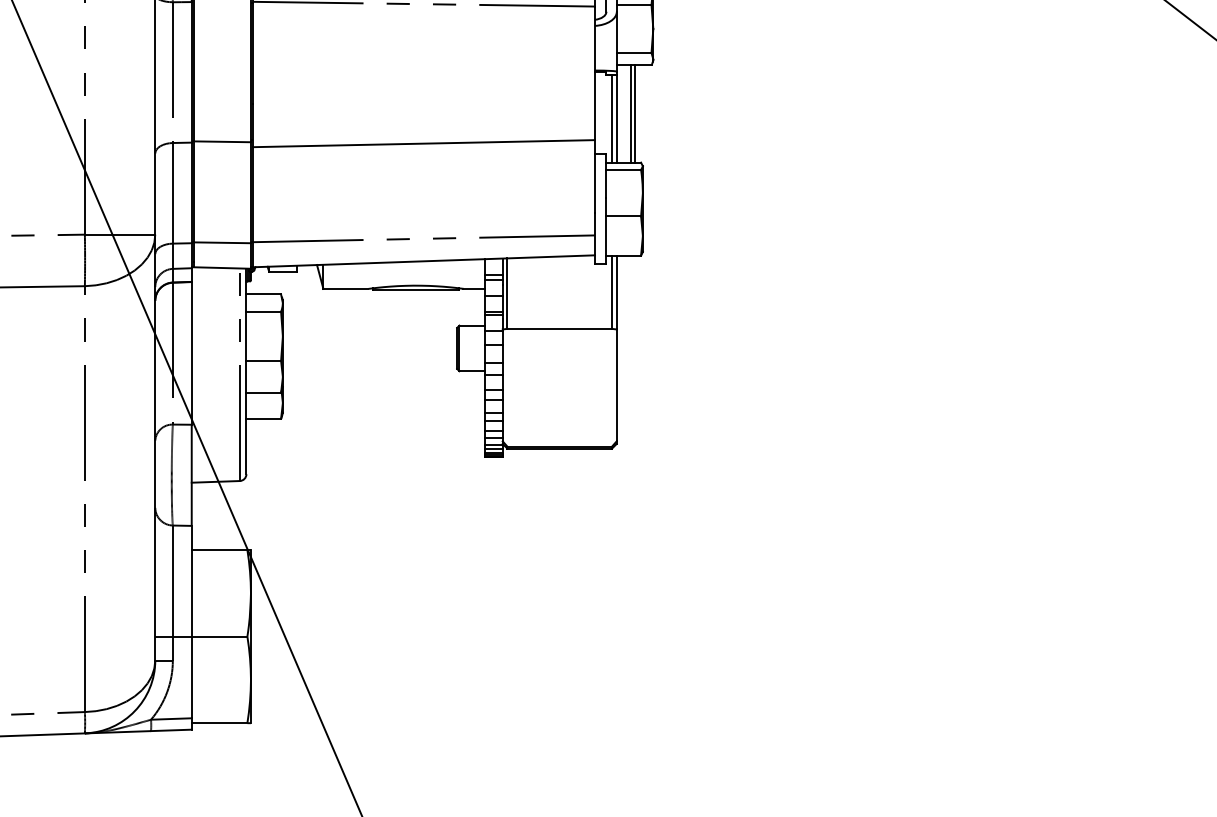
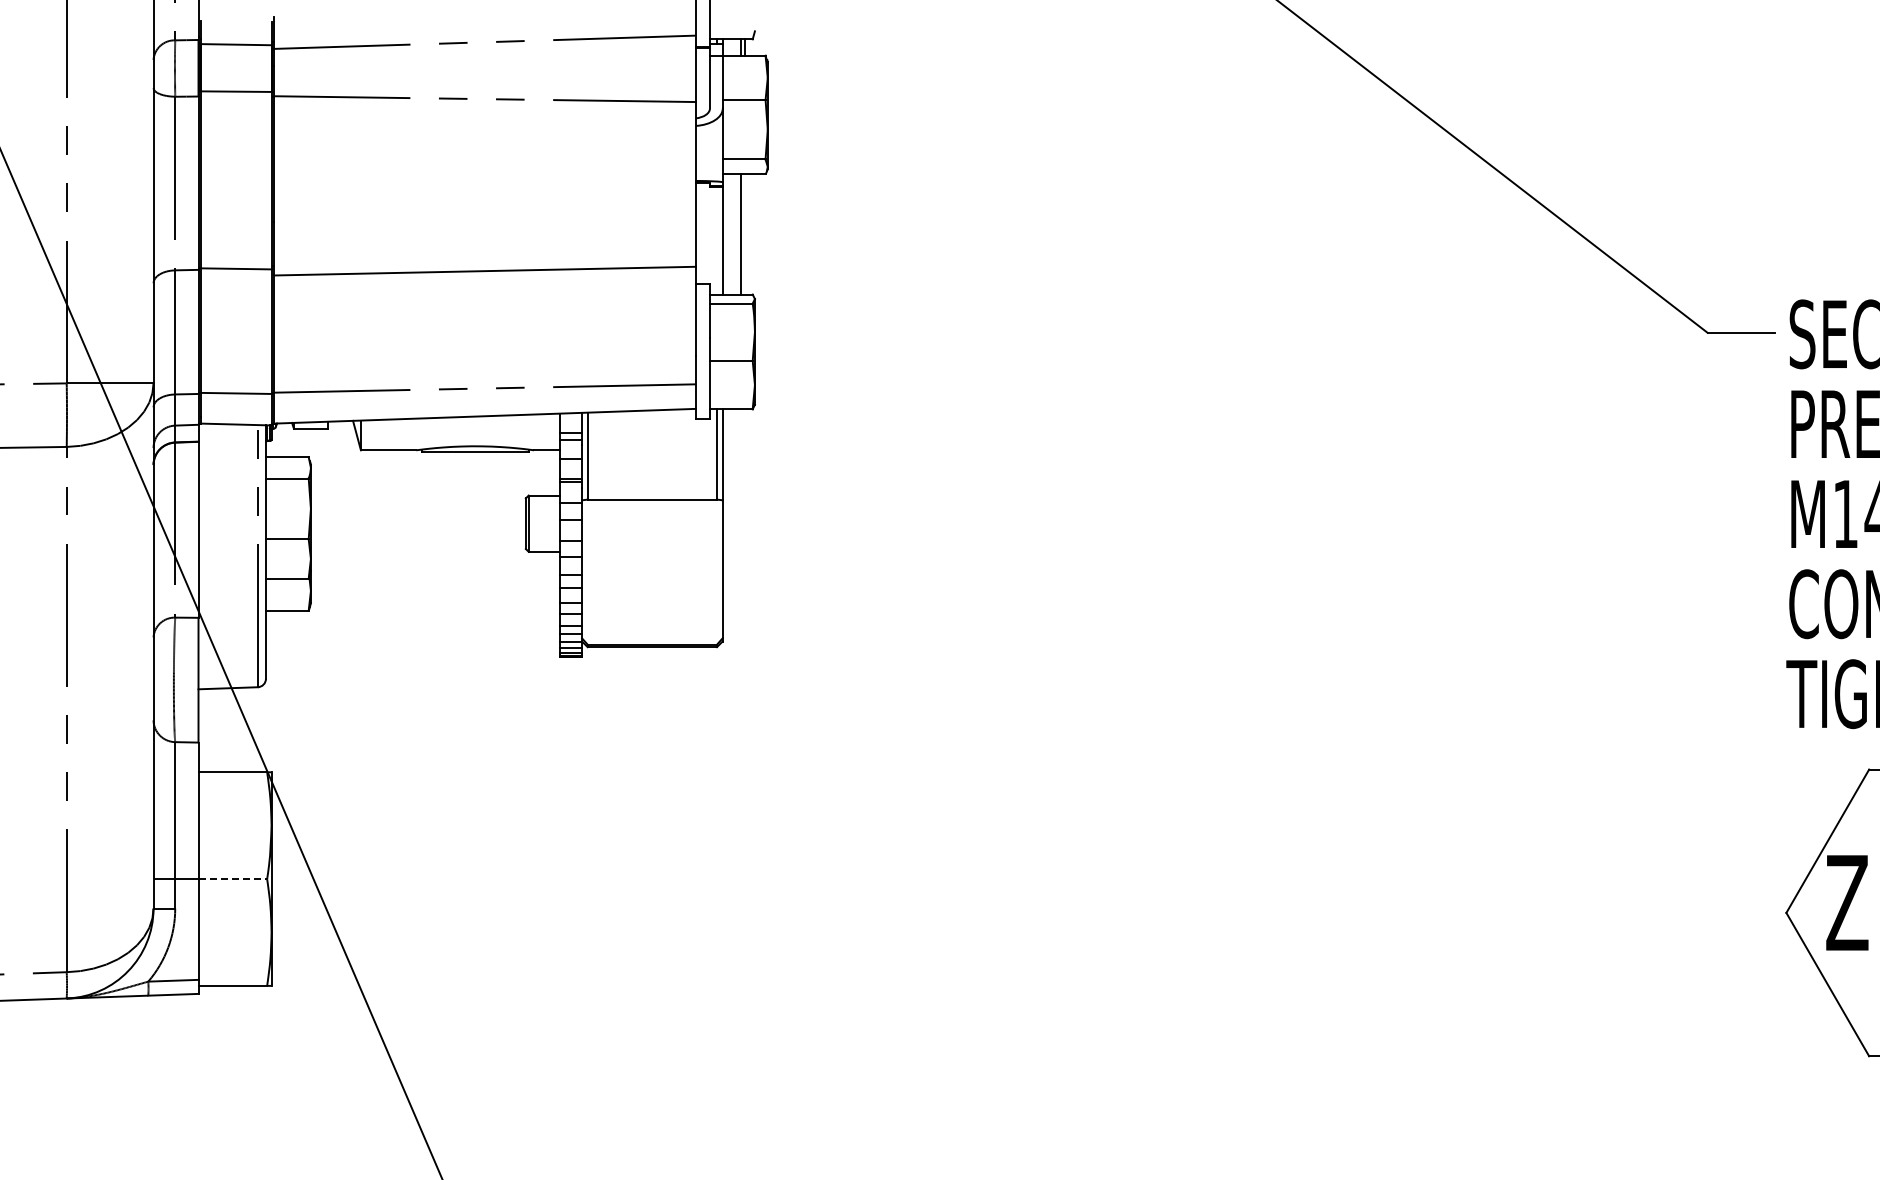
line: (635, 113) -> (745, 234), removed
line: (612, 118) -> (717, 240), removed
line: (220, 636) -> (233, 879), solid -> dashed

